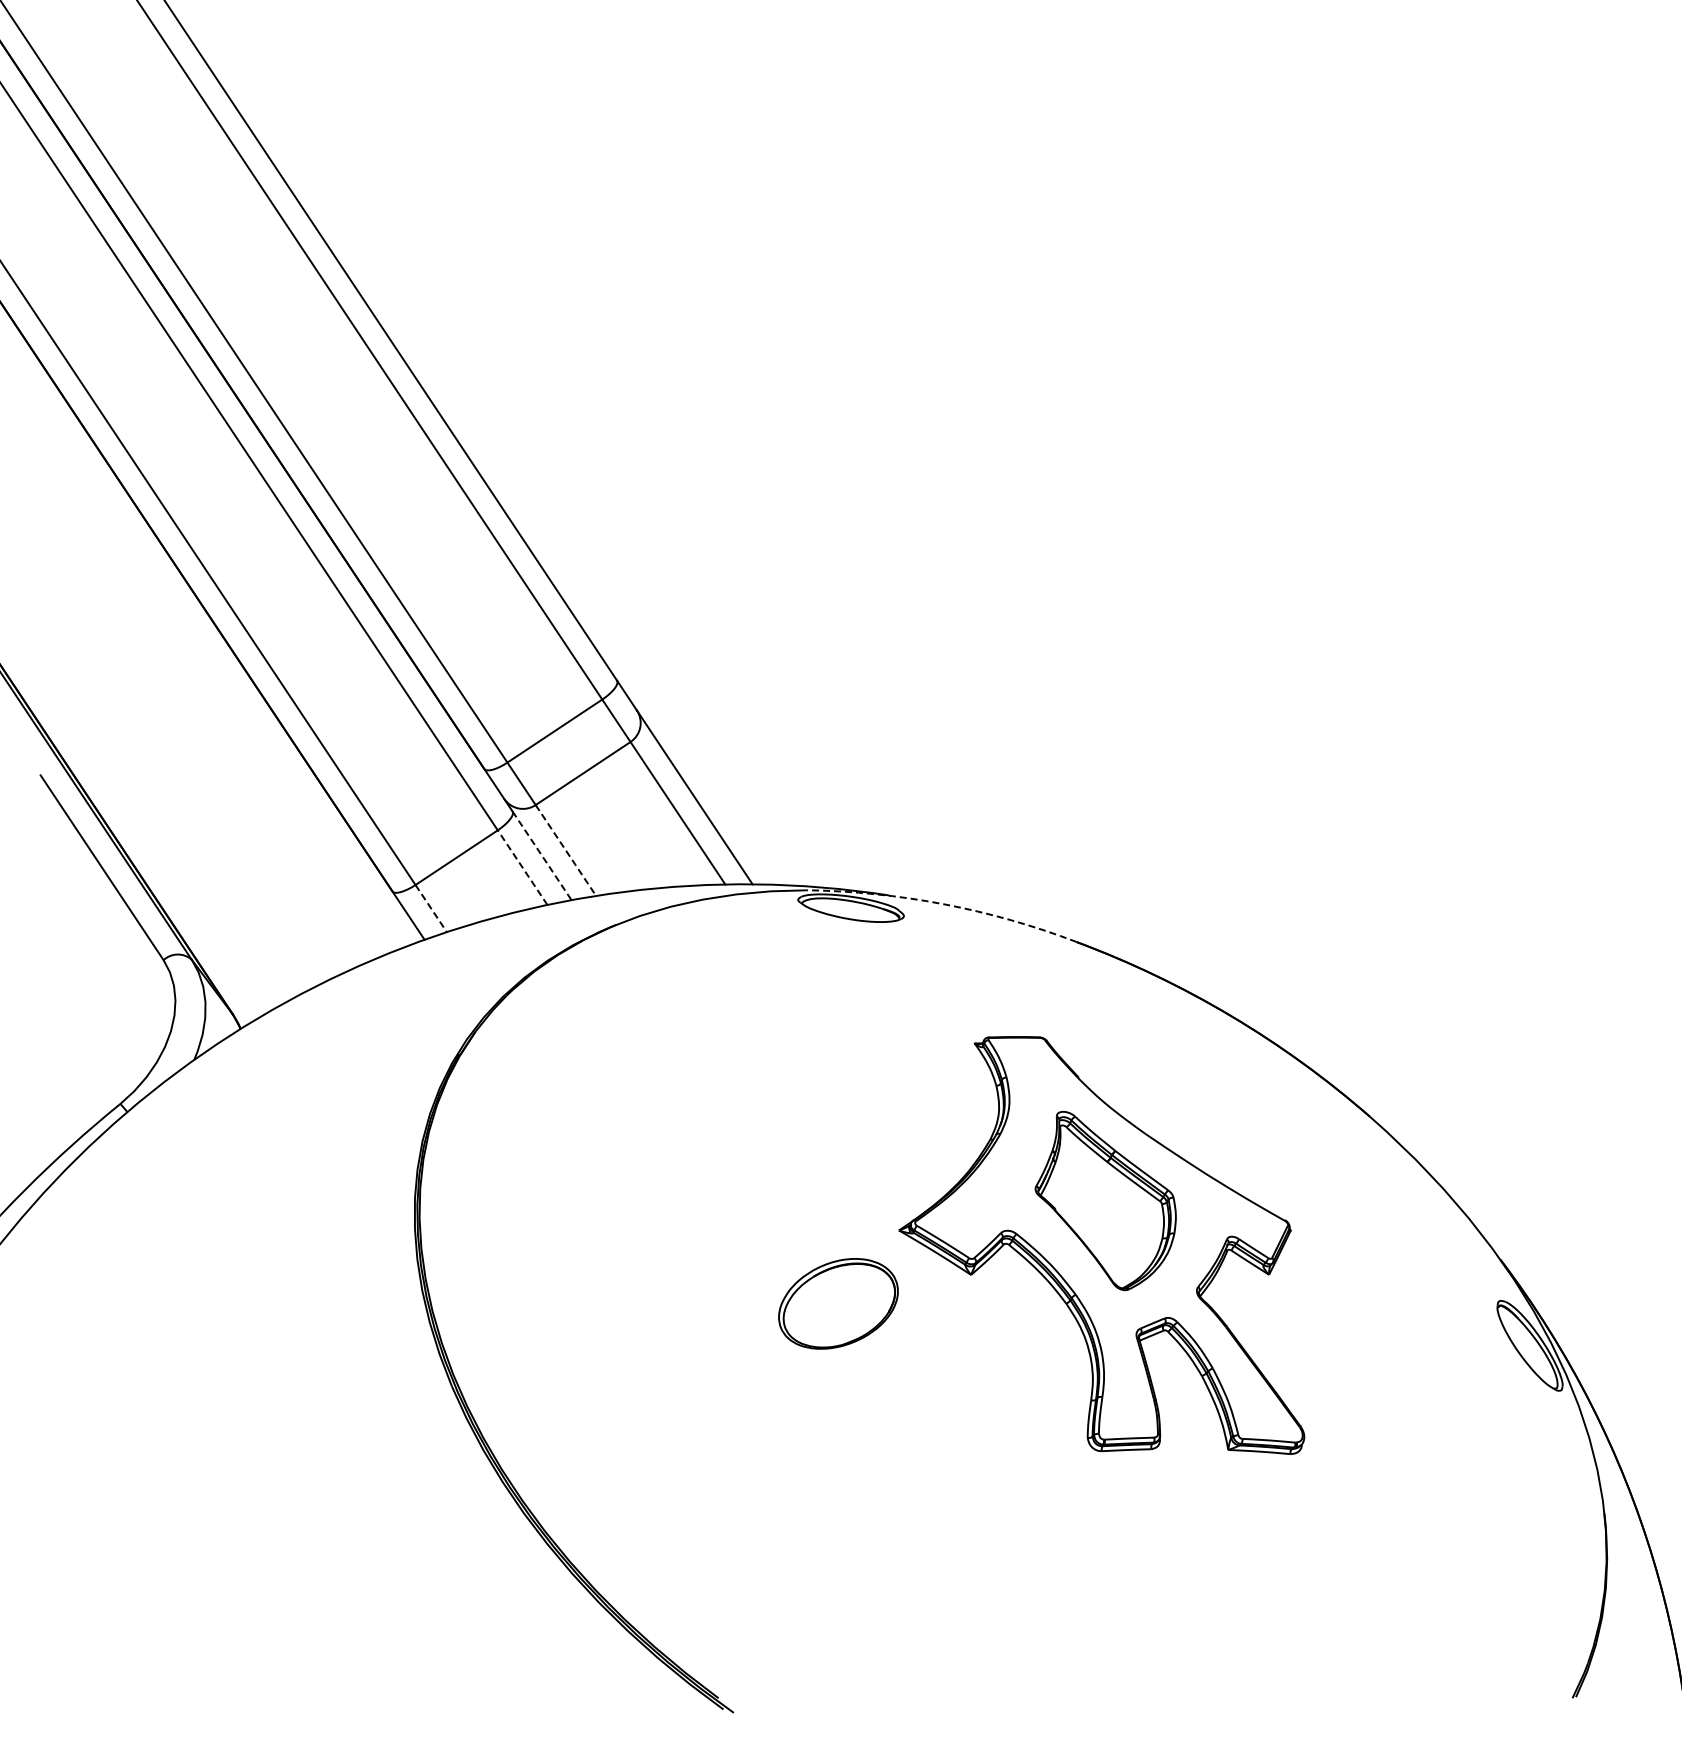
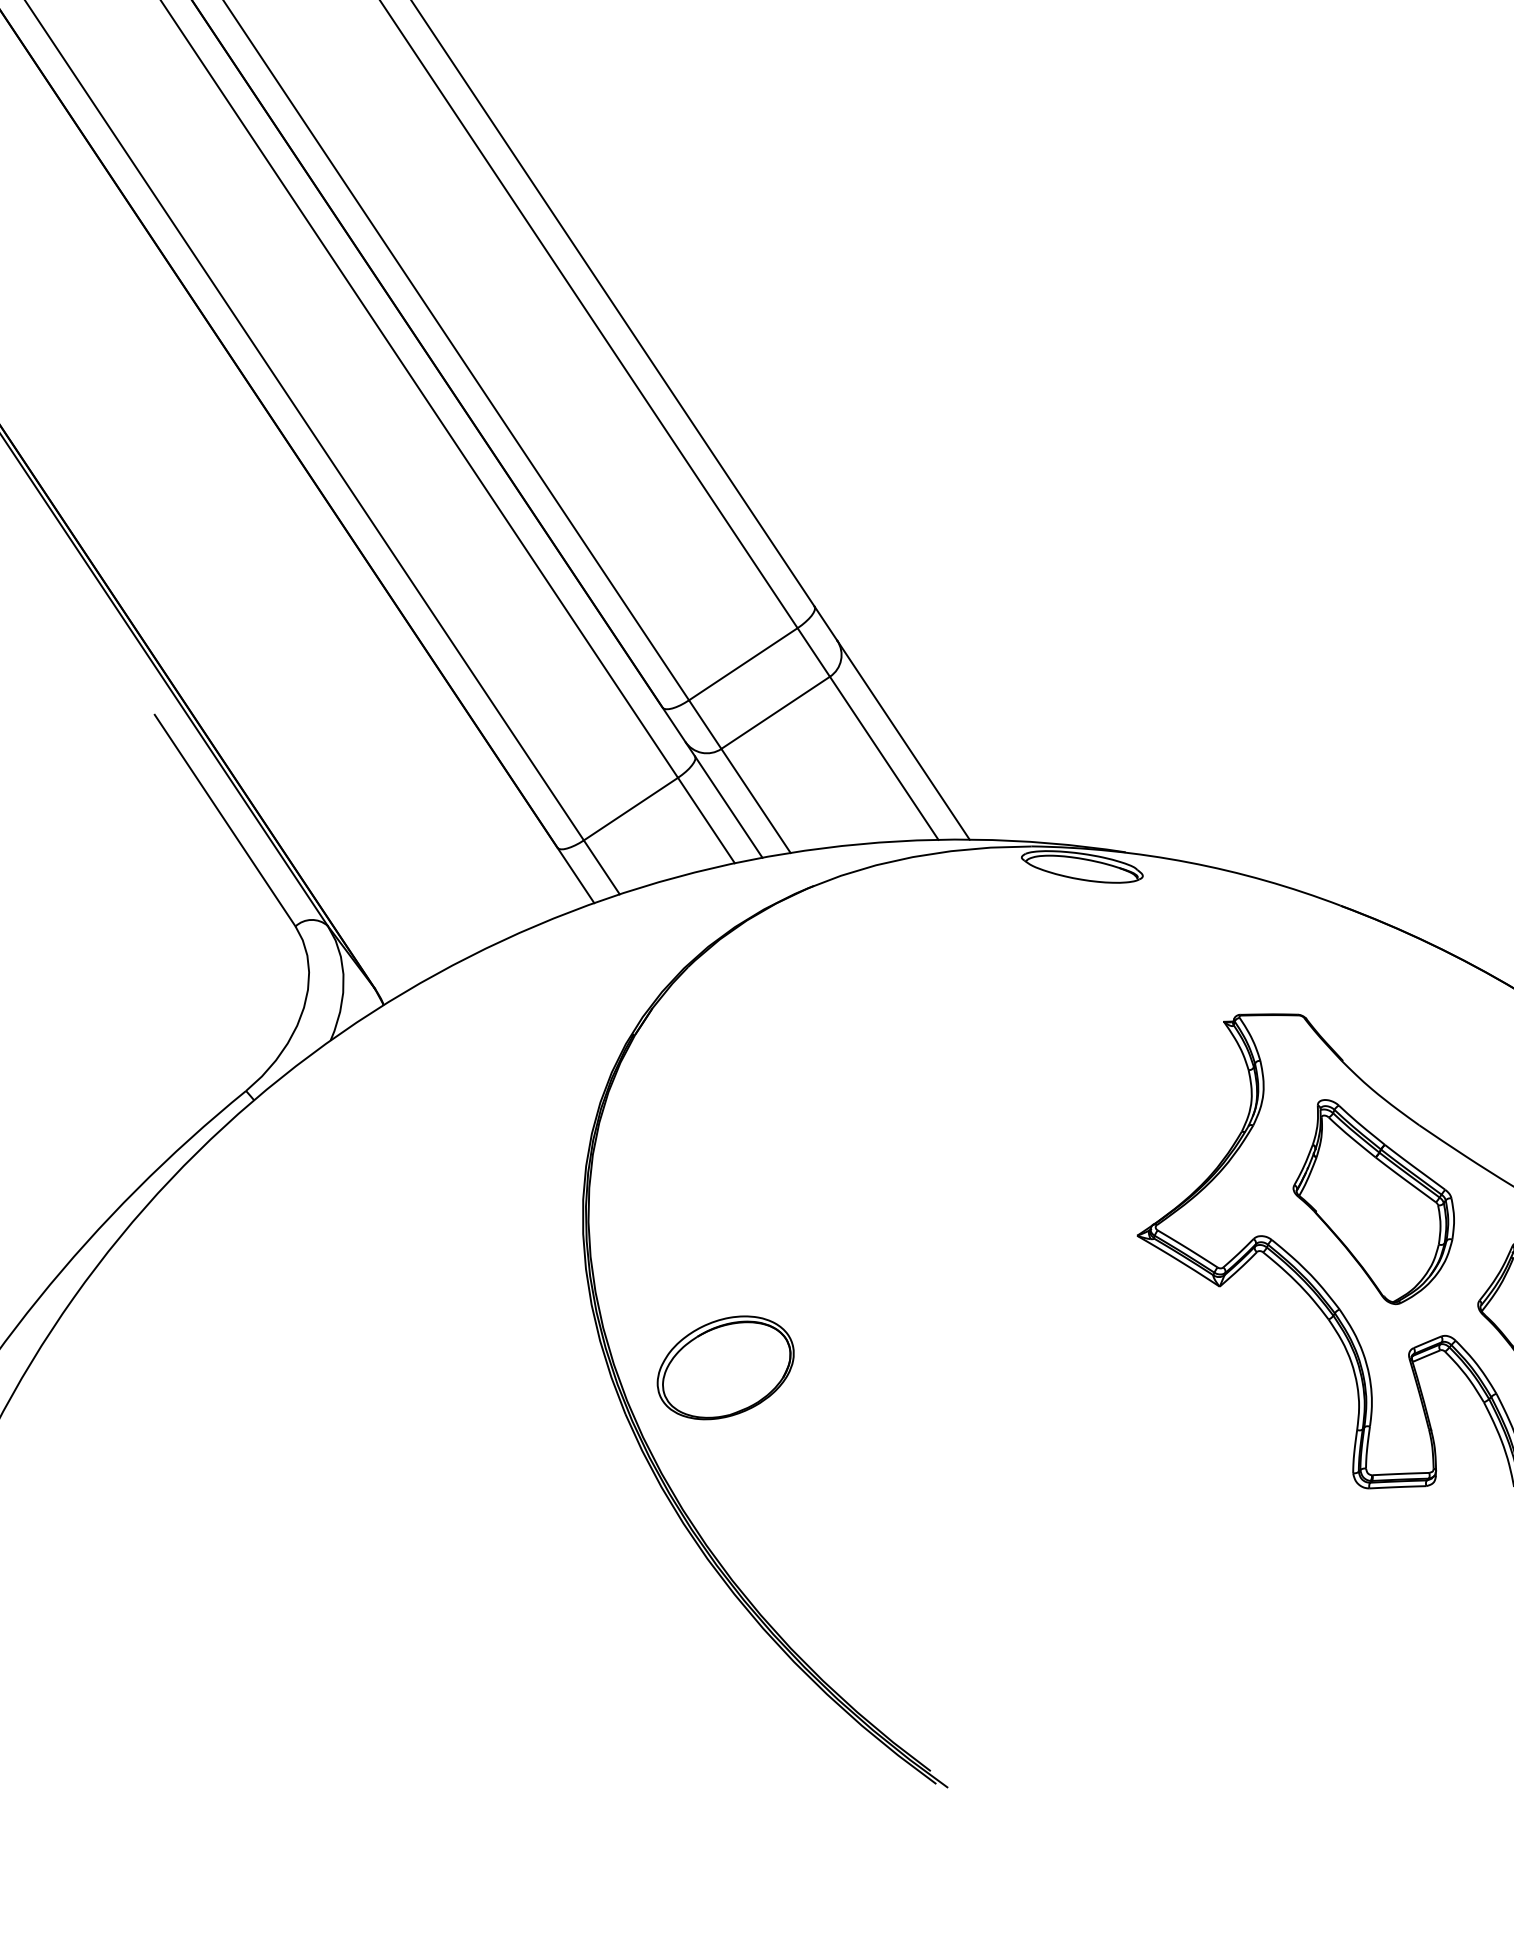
line: (565, 850) -> (755, 800), dashed -> solid
line: (542, 856) -> (729, 807), dashed -> solid
line: (522, 867) -> (706, 820), dashed -> solid
arc: (943, 904) -> (1188, 862), dashed -> solid
line: (431, 909) -> (602, 868), dashed -> solid
part: (838, 1303) -> (725, 1367), moved

